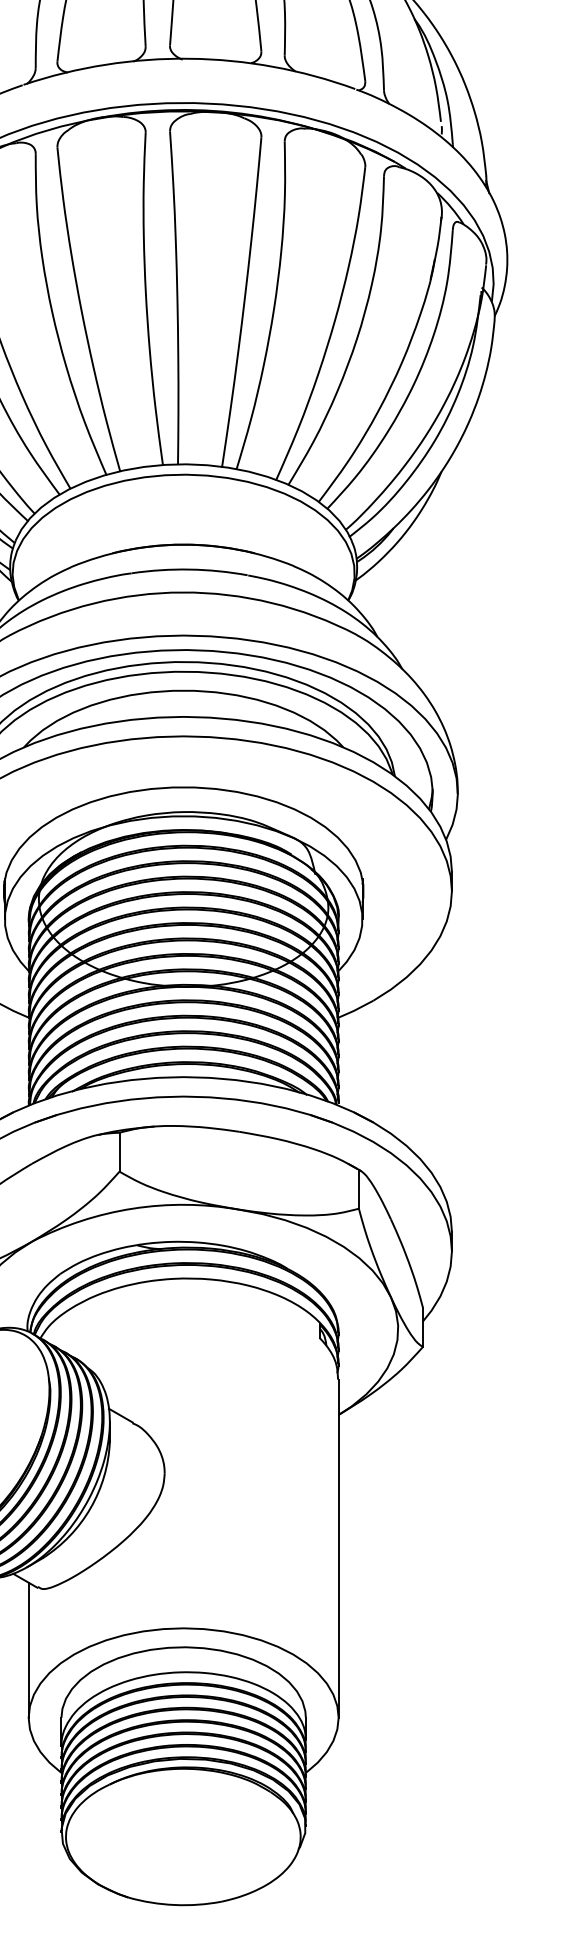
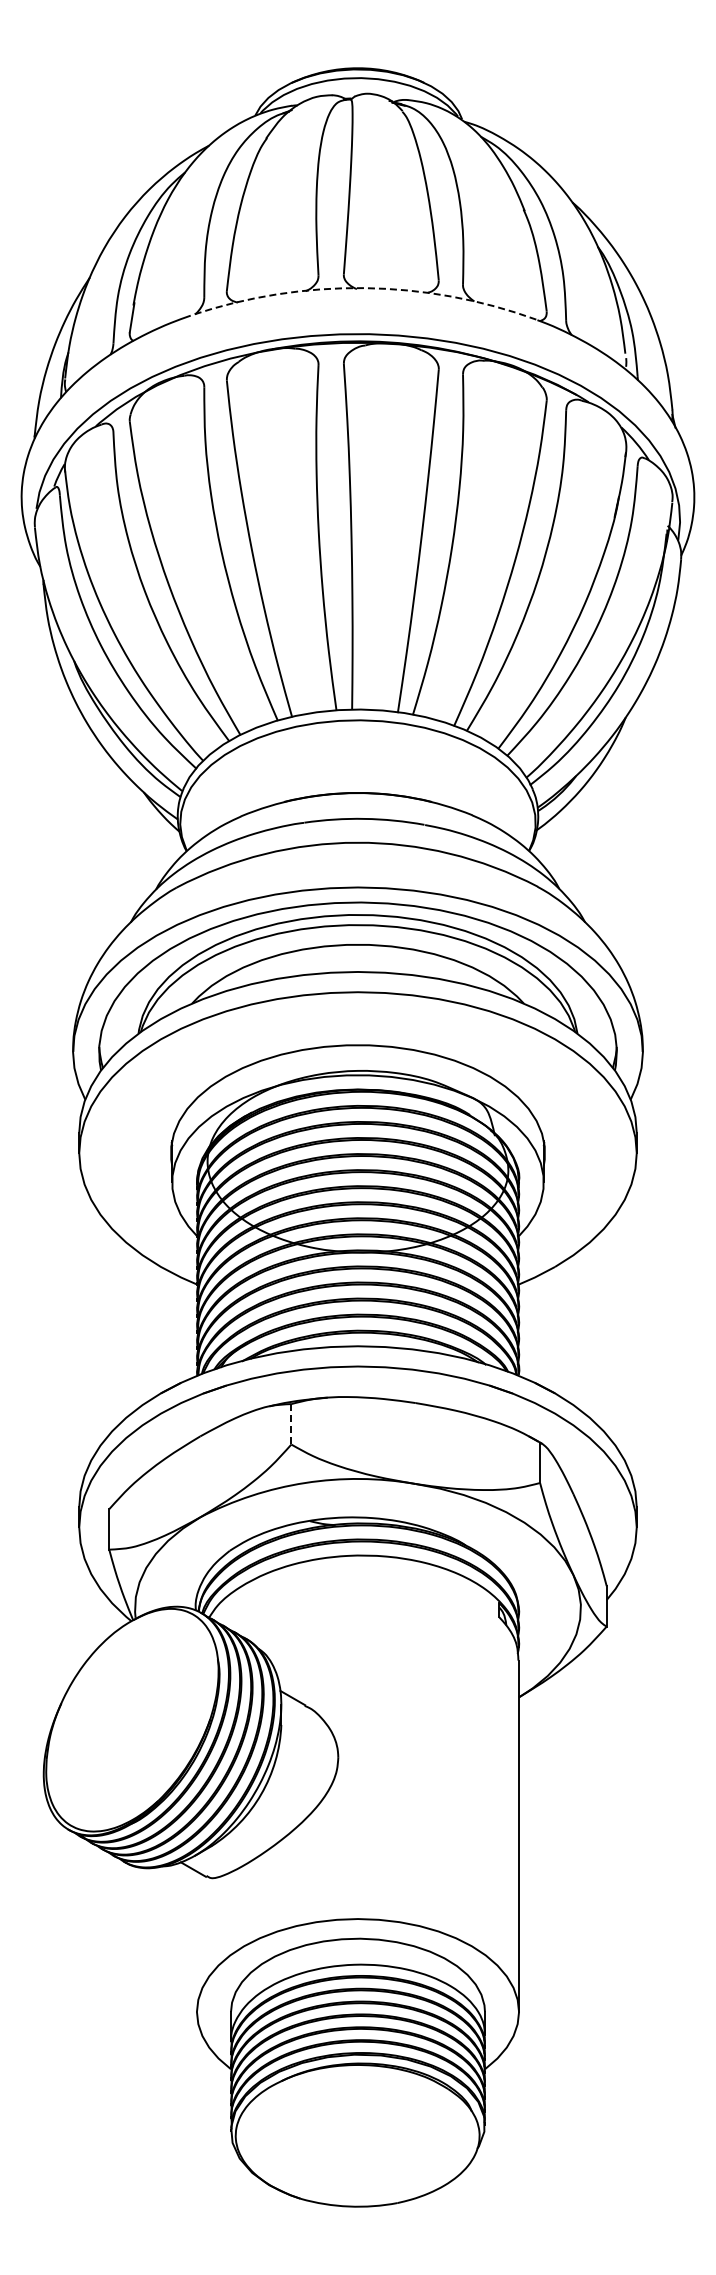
arc: (189, 59) -> (364, 288), solid -> dashed
line: (119, 1152) -> (291, 1424), solid -> dashed
line: (28, 1649) -> (196, 1941), removed

